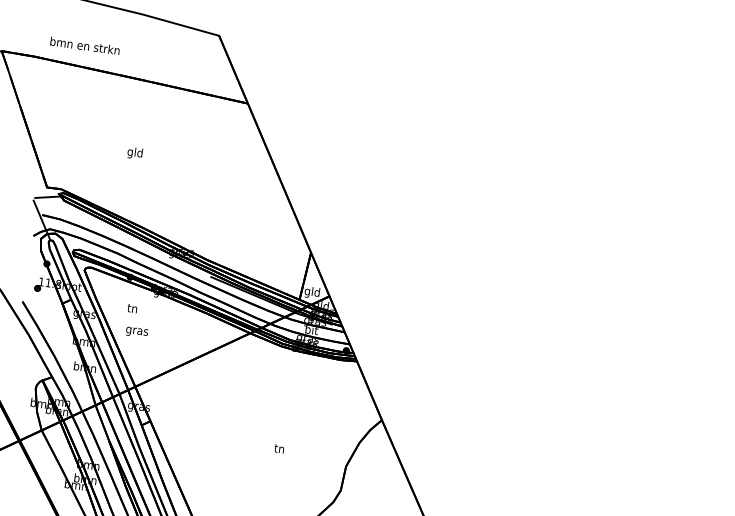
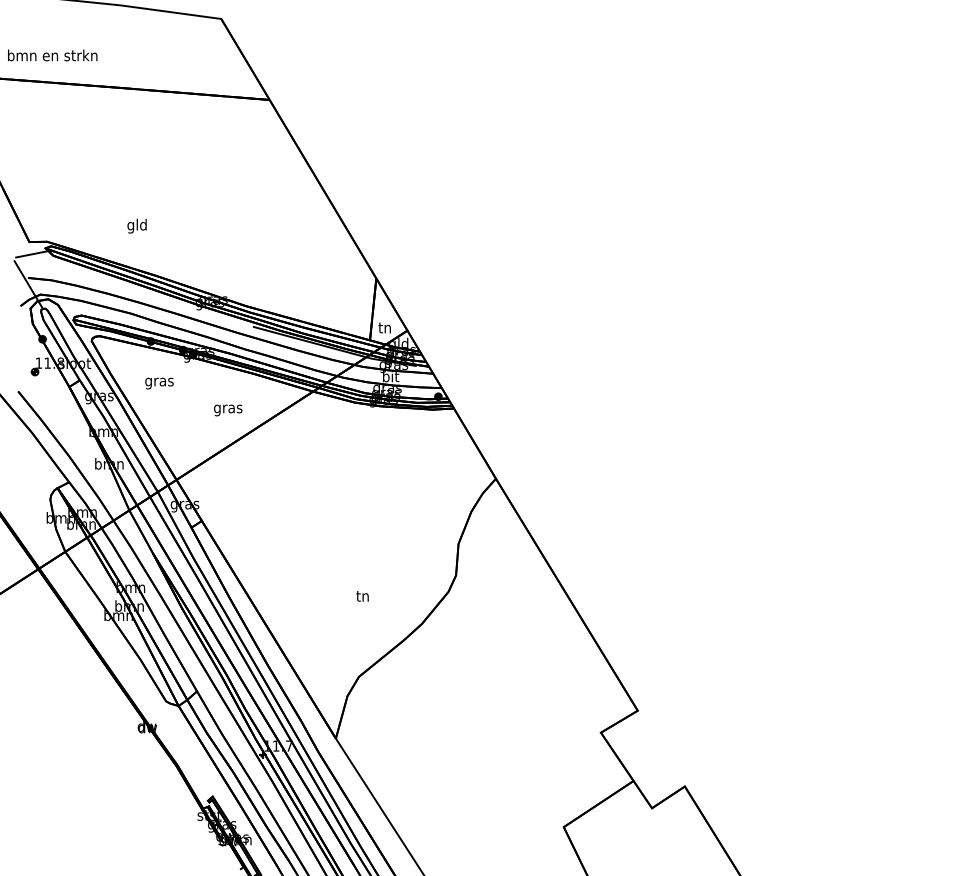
text: (134, 152) -> (136, 225), moved
text: (312, 292) -> (384, 328), gld -> tn
text: (132, 309) -> (159, 382), tn -> gras
text: (137, 332) -> (228, 410), moved
text: (279, 448) -> (362, 596), moved

